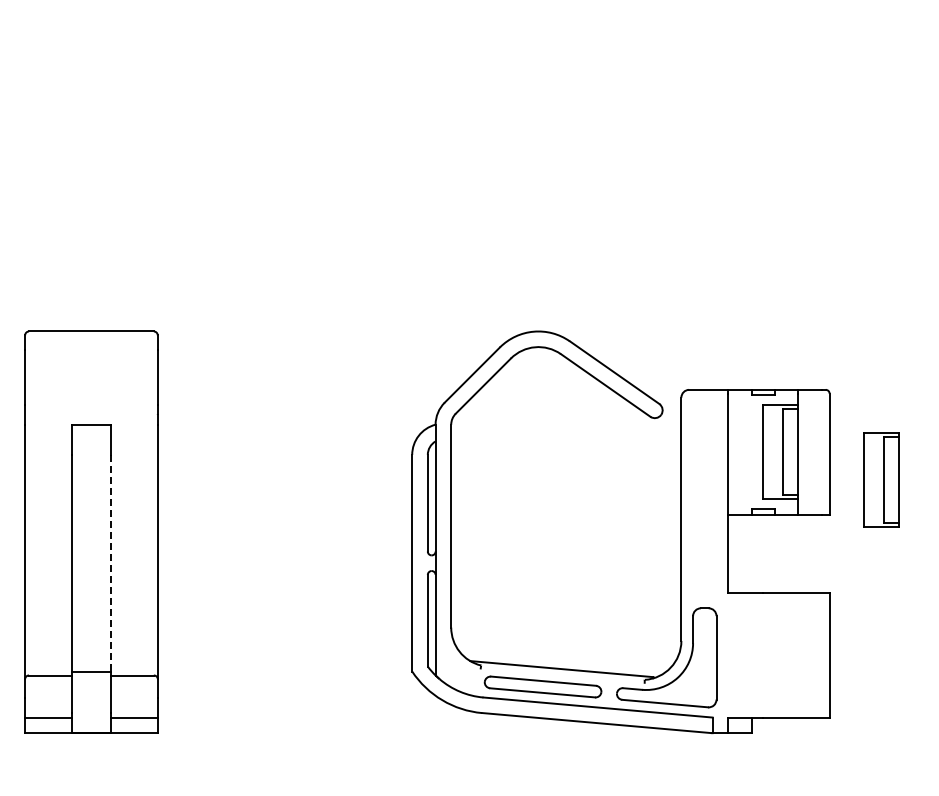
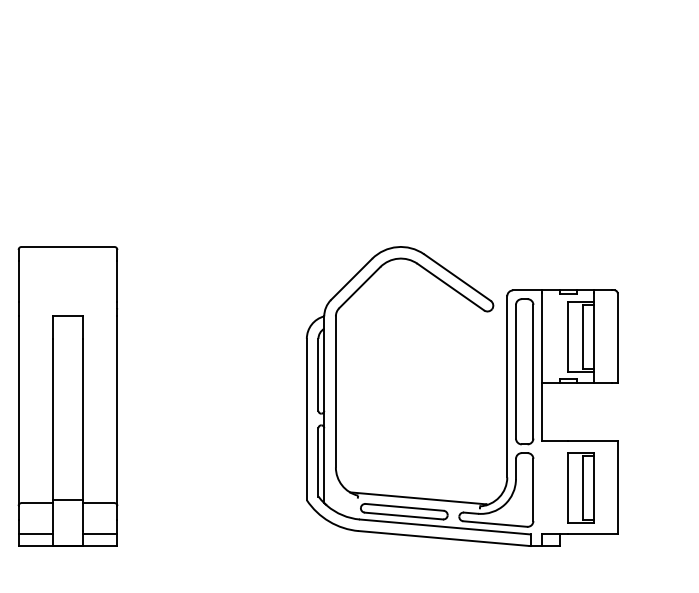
part: (881, 479) -> (581, 487), moved
part: (704, 498) -> (524, 371), added
line: (110, 563) -> (82, 419), dashed -> solid

